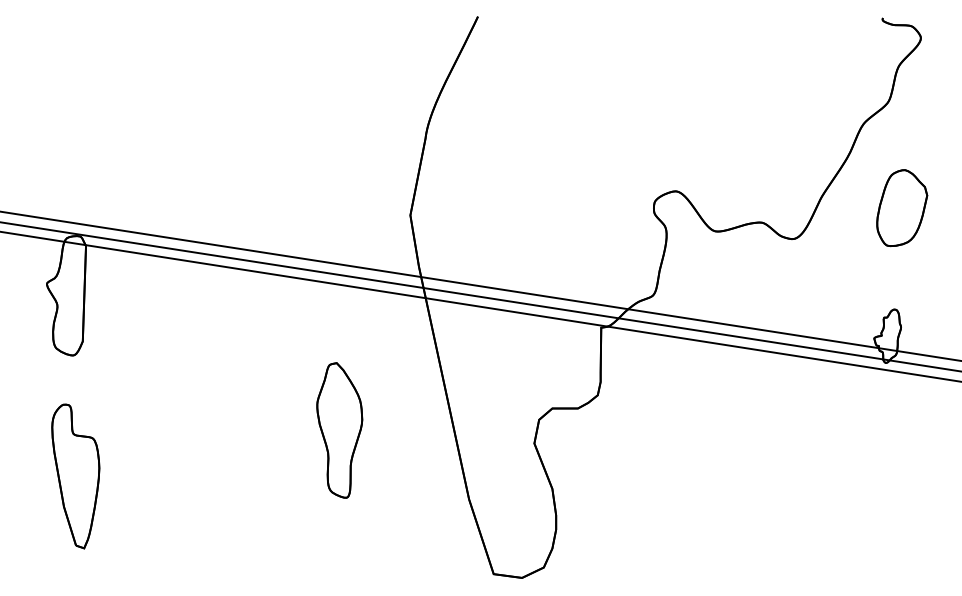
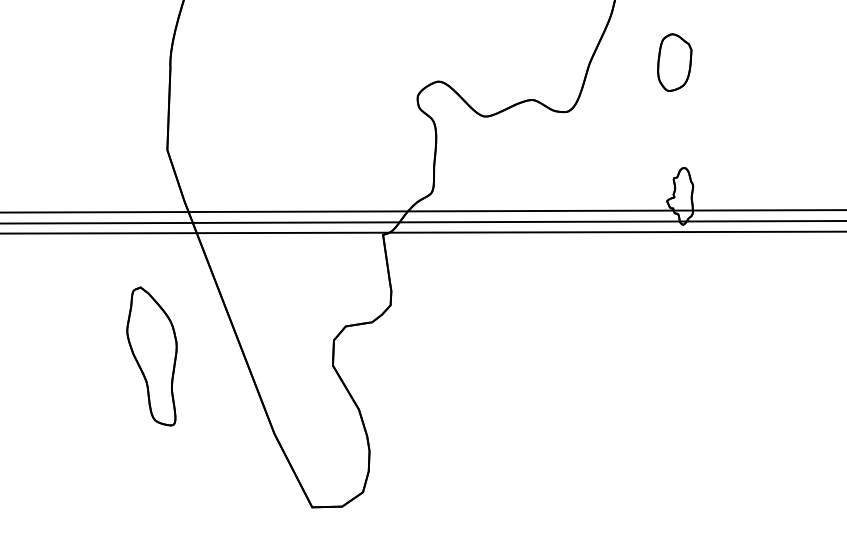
part: (902, 208) -> (675, 62), size x0.7
part: (339, 430) -> (154, 356), moved

